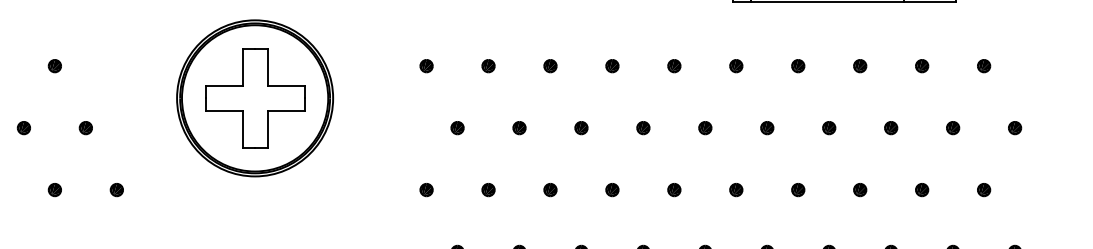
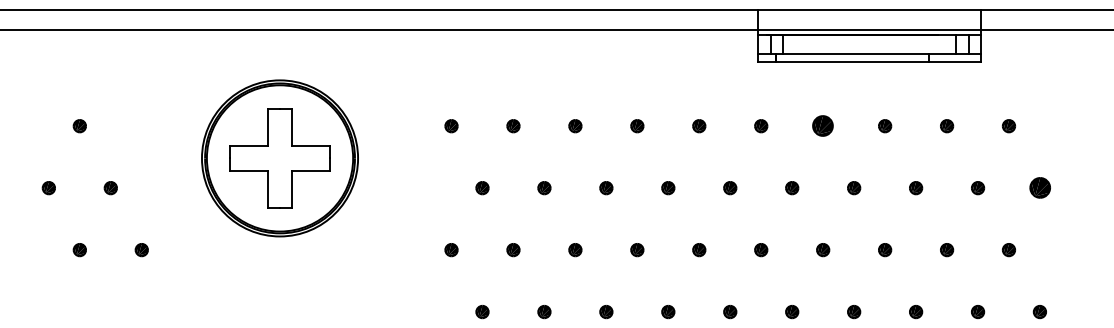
part: (798, 66) -> (823, 126), size x1.6
part: (1014, 128) -> (1039, 188), size x1.6

